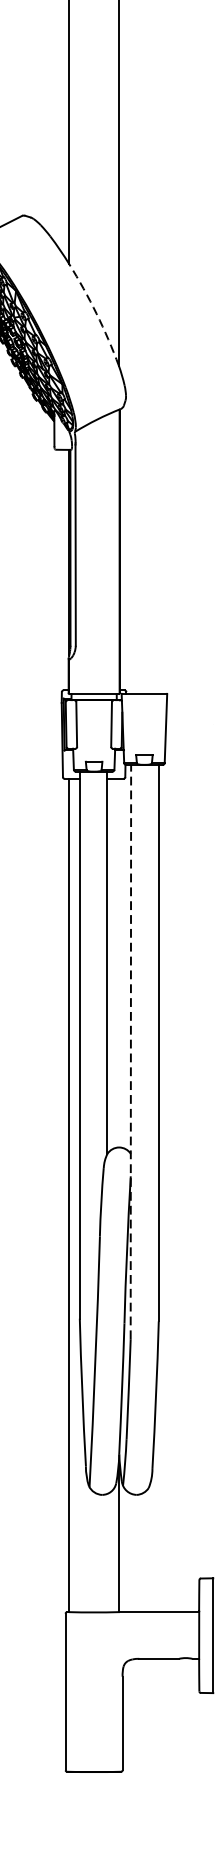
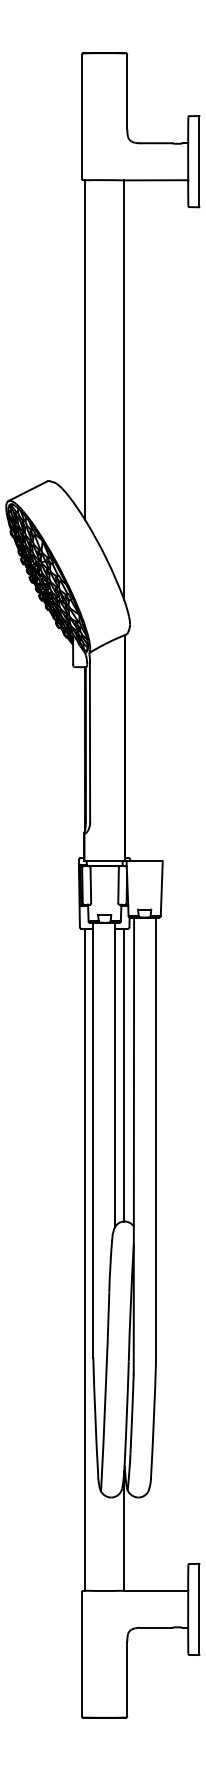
arc: (96, 314) -> (106, 559), dashed -> solid
line: (119, 962) -> (124, 1074), added
line: (130, 1051) -> (133, 1145), dashed -> solid

